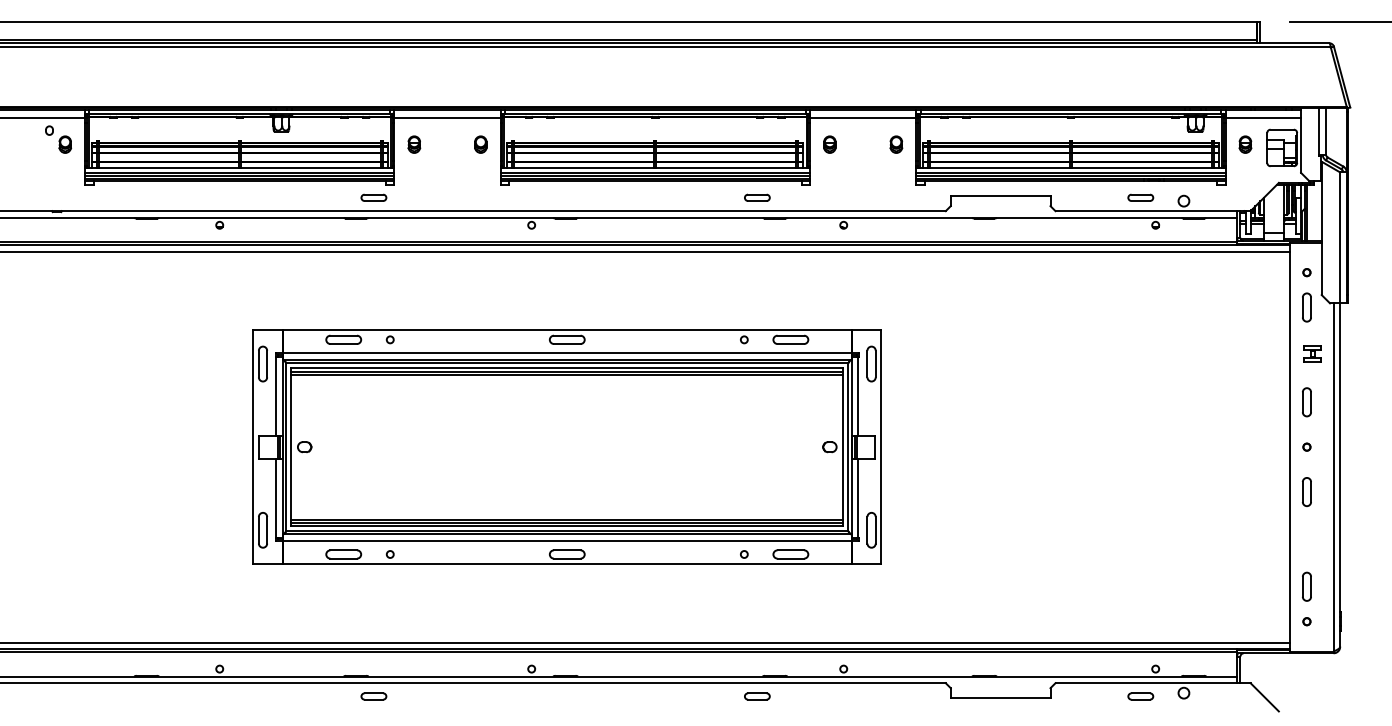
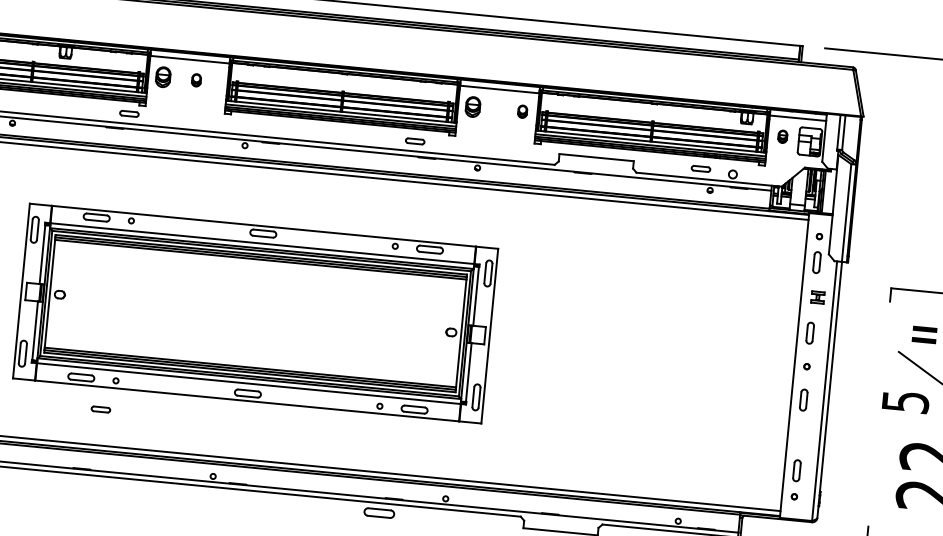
part: (414, 144) -> (163, 77), size x1.6
part: (480, 144) -> (196, 80), moved
part: (829, 144) -> (472, 106), size x1.6
part: (373, 696) -> (100, 409), moved
part: (757, 696) -> (379, 513), size x1.6

